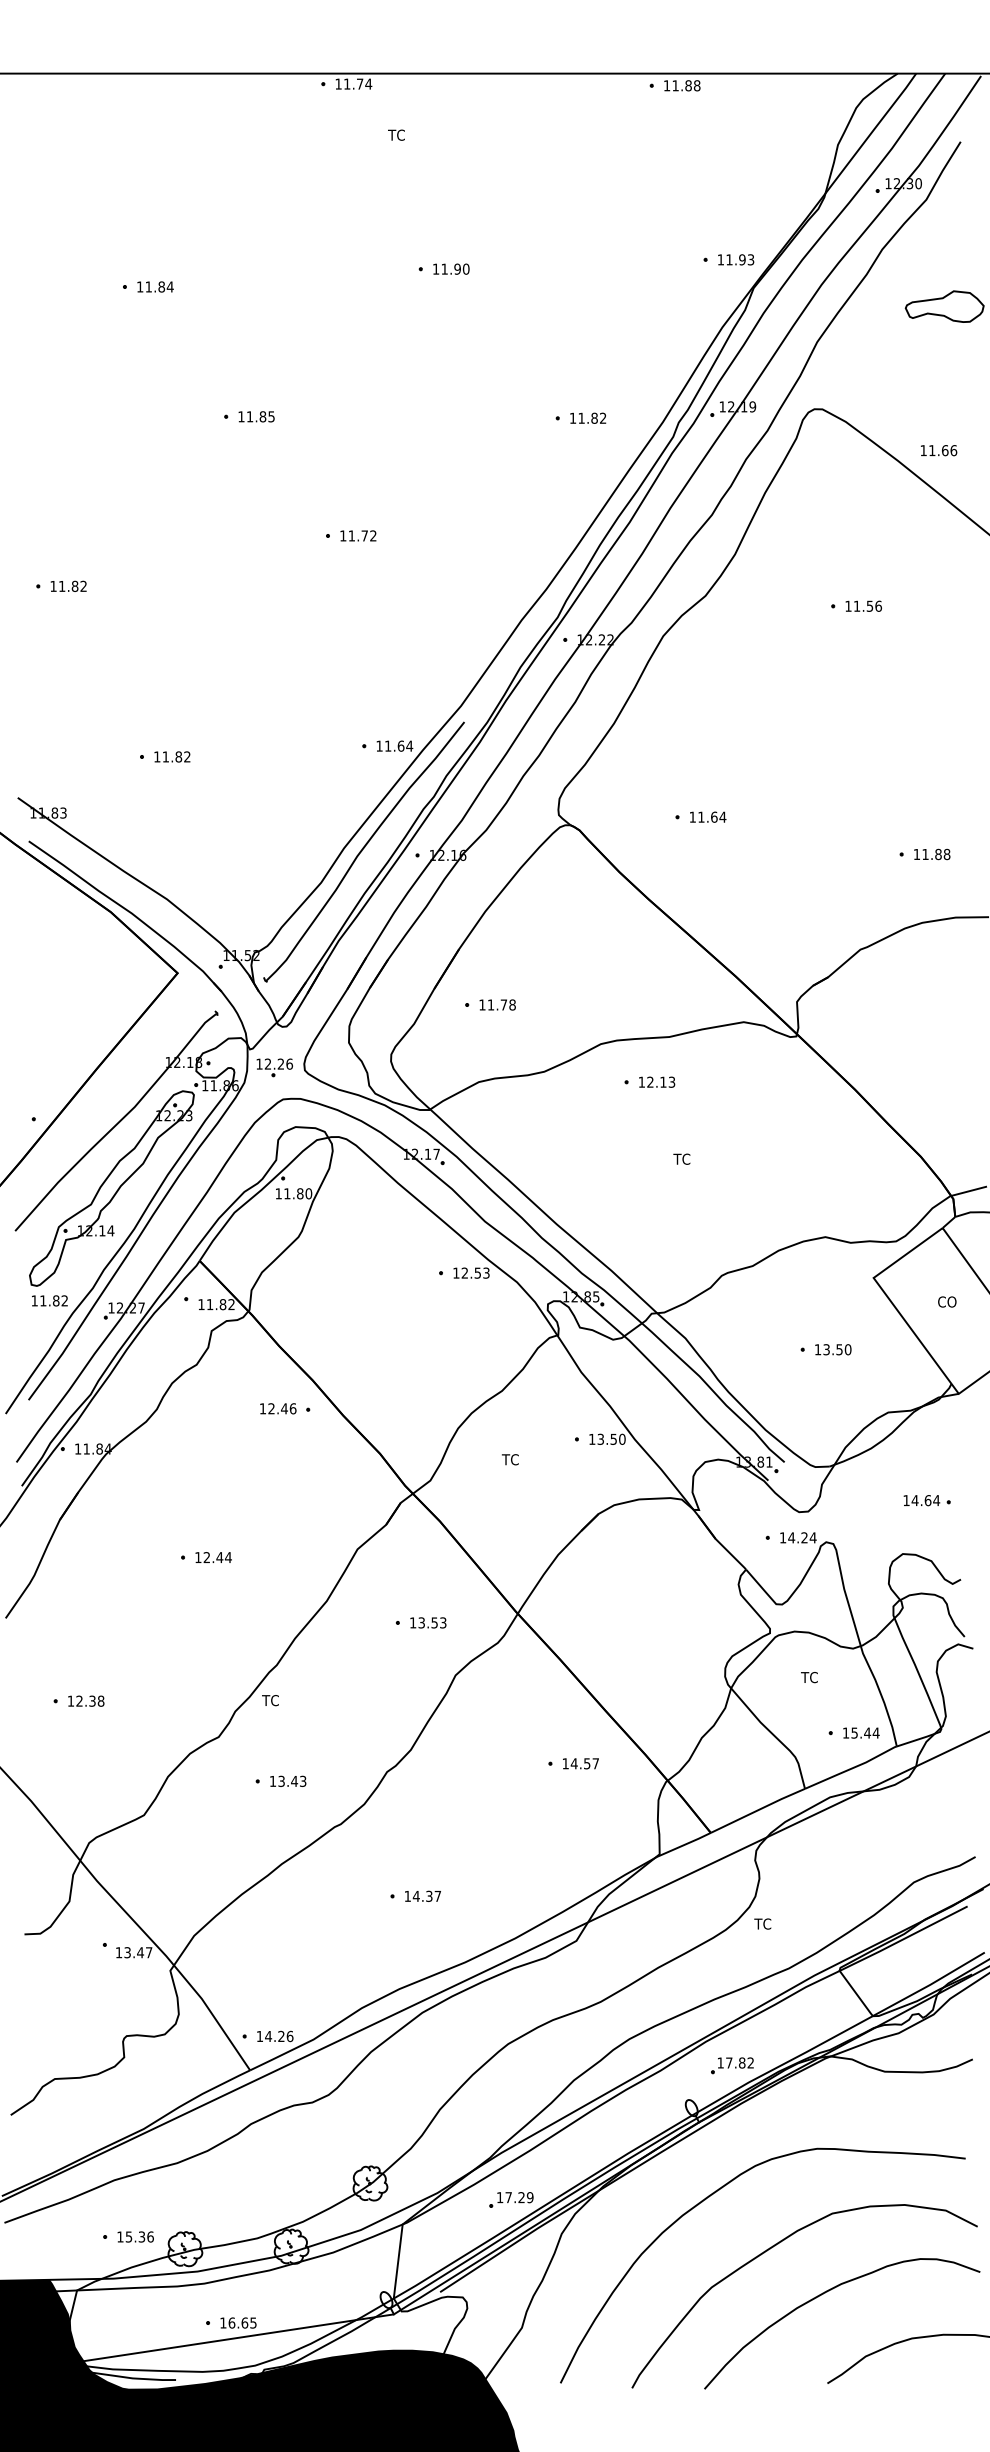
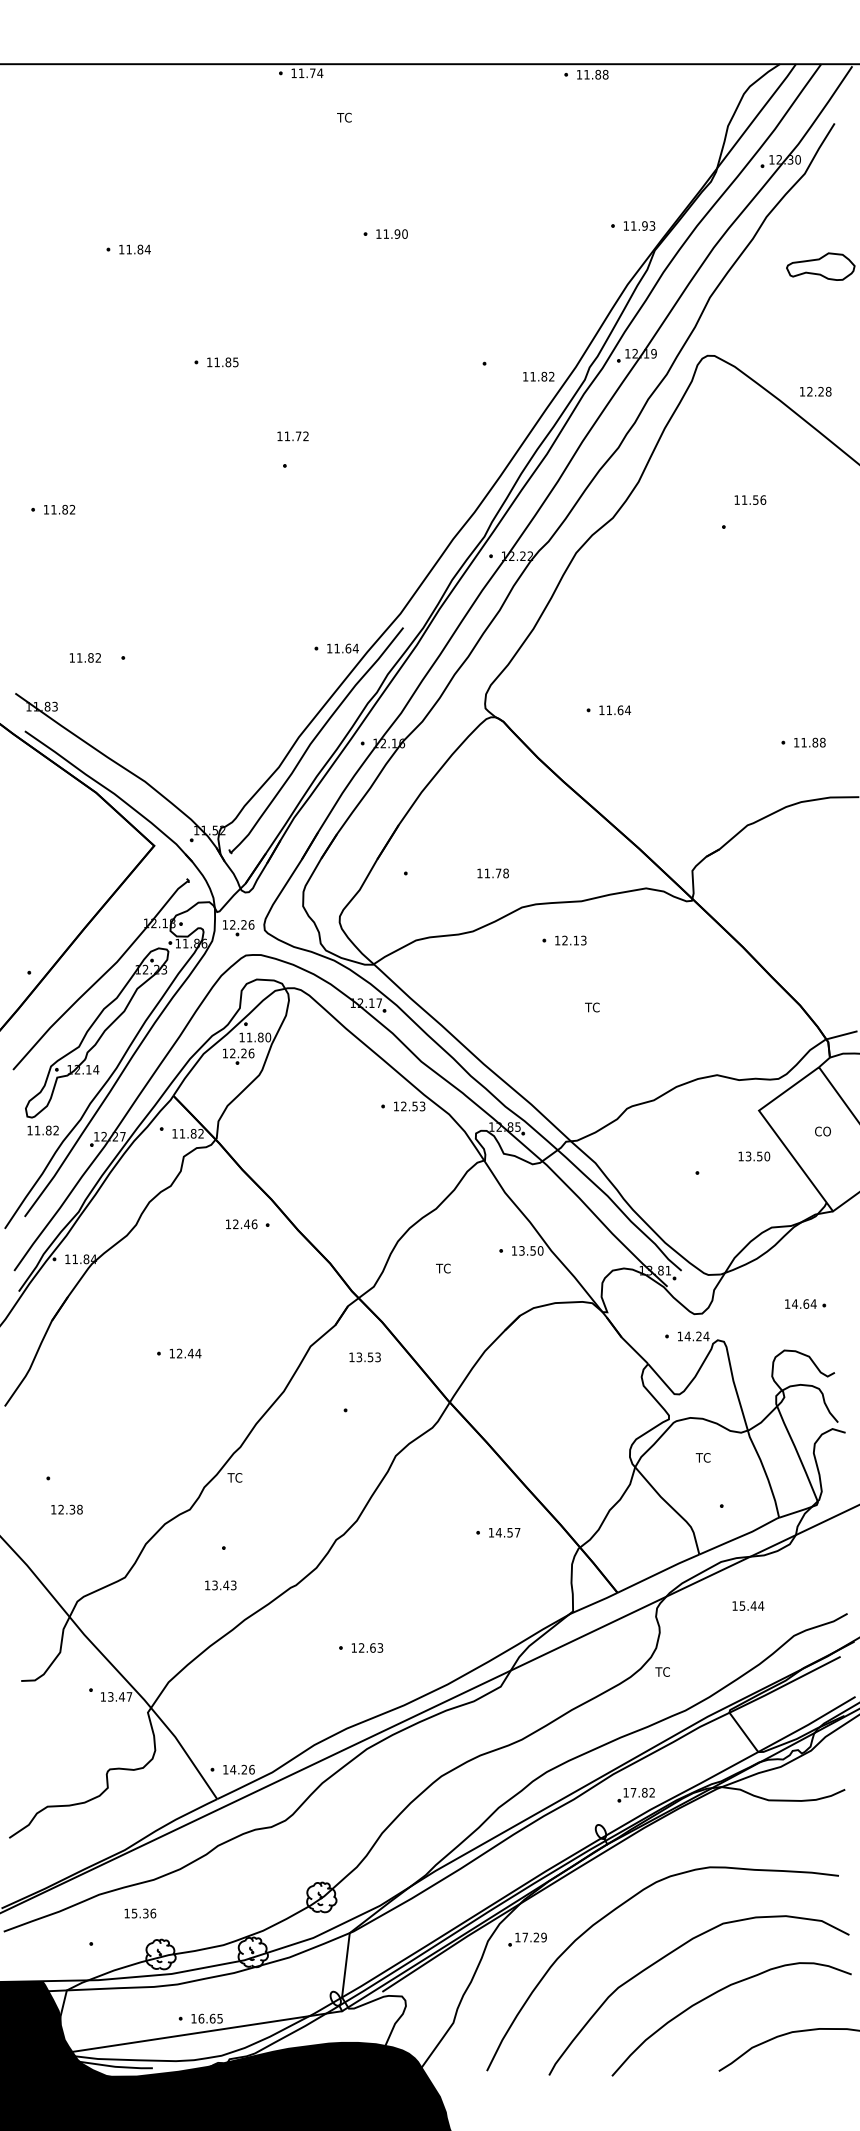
text: (588, 417) -> (539, 376), moved
text: (943, 450) -> (819, 391), 11.66 -> 12.28
text: (358, 535) -> (293, 435), moved
text: (863, 605) -> (750, 499), moved
text: (172, 756) -> (85, 657), moved
text: (497, 1004) -> (492, 873), moved
part: (274, 1215) -> (238, 1056), added
text: (833, 1349) -> (754, 1156), moved
text: (428, 1622) -> (365, 1357), moved
text: (86, 1700) -> (67, 1509), moved
text: (861, 1732) -> (748, 1605), moved
text: (288, 1780) -> (221, 1584), moved
text: (426, 1895) -> (370, 1647), 14.37 -> 12.63
part: (511, 2199) -> (527, 1939), moved
text: (135, 2236) -> (140, 1913), moved

